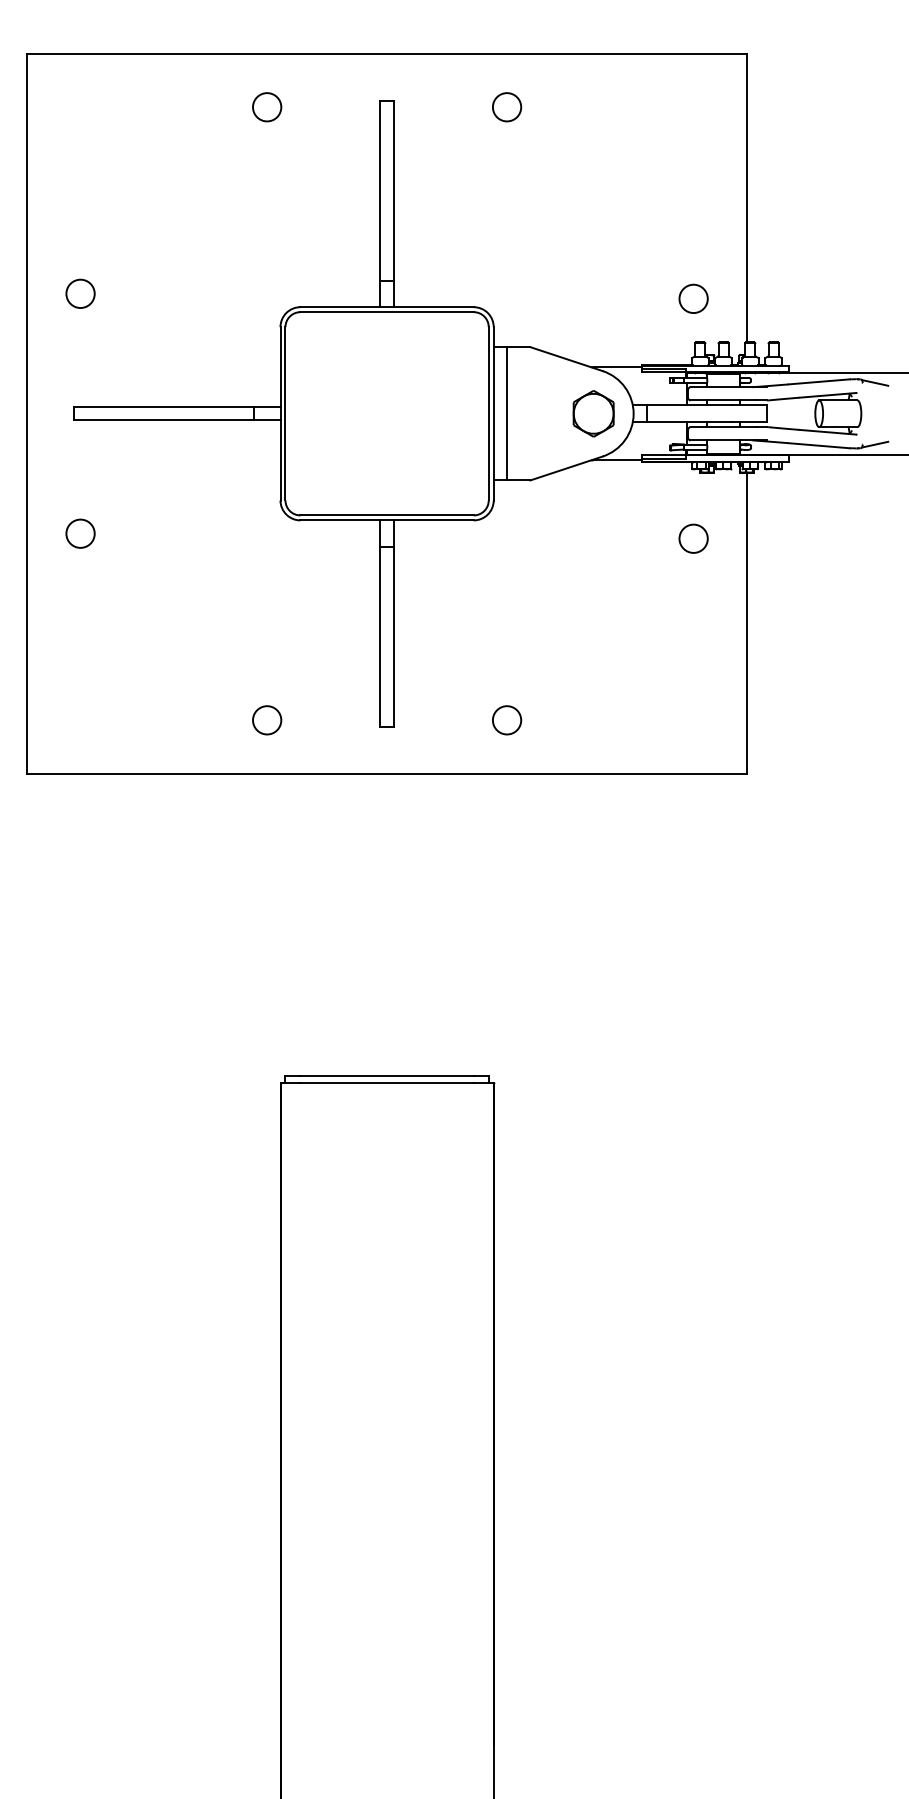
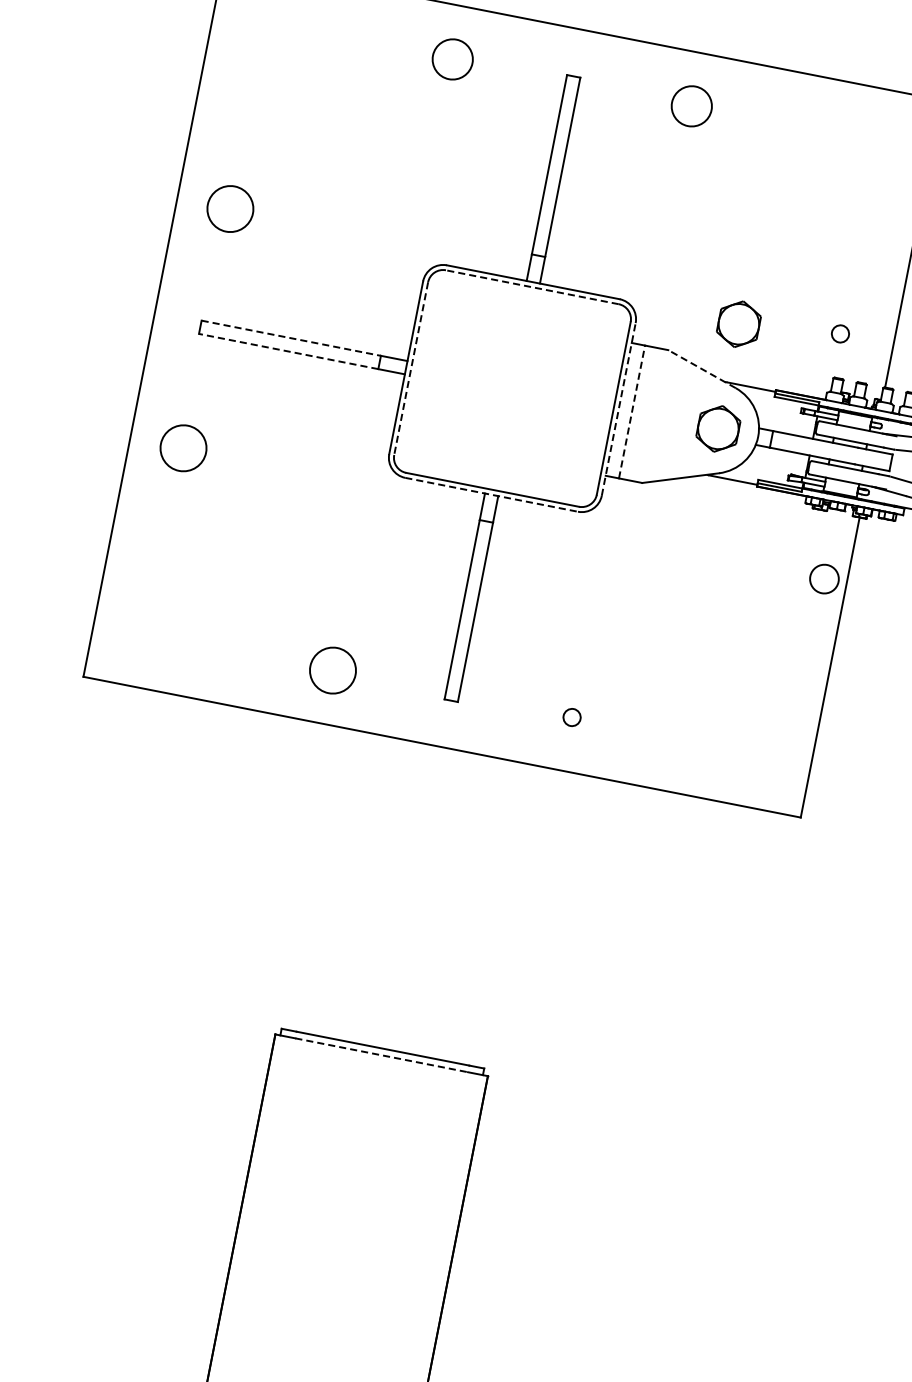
circle: (267, 107) -> (453, 59), size x1.4
circle: (507, 107) -> (692, 106), size x1.4
circle: (80, 293) -> (230, 208), size x1.6
circle: (693, 298) -> (840, 333), size x0.6
part: (593, 308) -> (738, 323), added
line: (387, 312) -> (532, 287), solid -> dashed
line: (566, 358) -> (702, 368), solid -> dashed
line: (163, 407) -> (290, 338), solid -> dashed
line: (285, 413) -> (411, 368), solid -> dashed
line: (493, 413) -> (618, 409), solid -> dashed
line: (507, 413) -> (632, 411), solid -> dashed
line: (163, 420) -> (288, 351), solid -> dashed
line: (387, 520) -> (492, 494), solid -> dashed
circle: (80, 533) -> (183, 447), size x1.6
circle: (693, 538) -> (824, 578), moved
circle: (267, 720) -> (333, 670), size x1.6
circle: (506, 720) -> (571, 717), size x0.6
line: (387, 1082) -> (382, 1055), solid -> dashed

